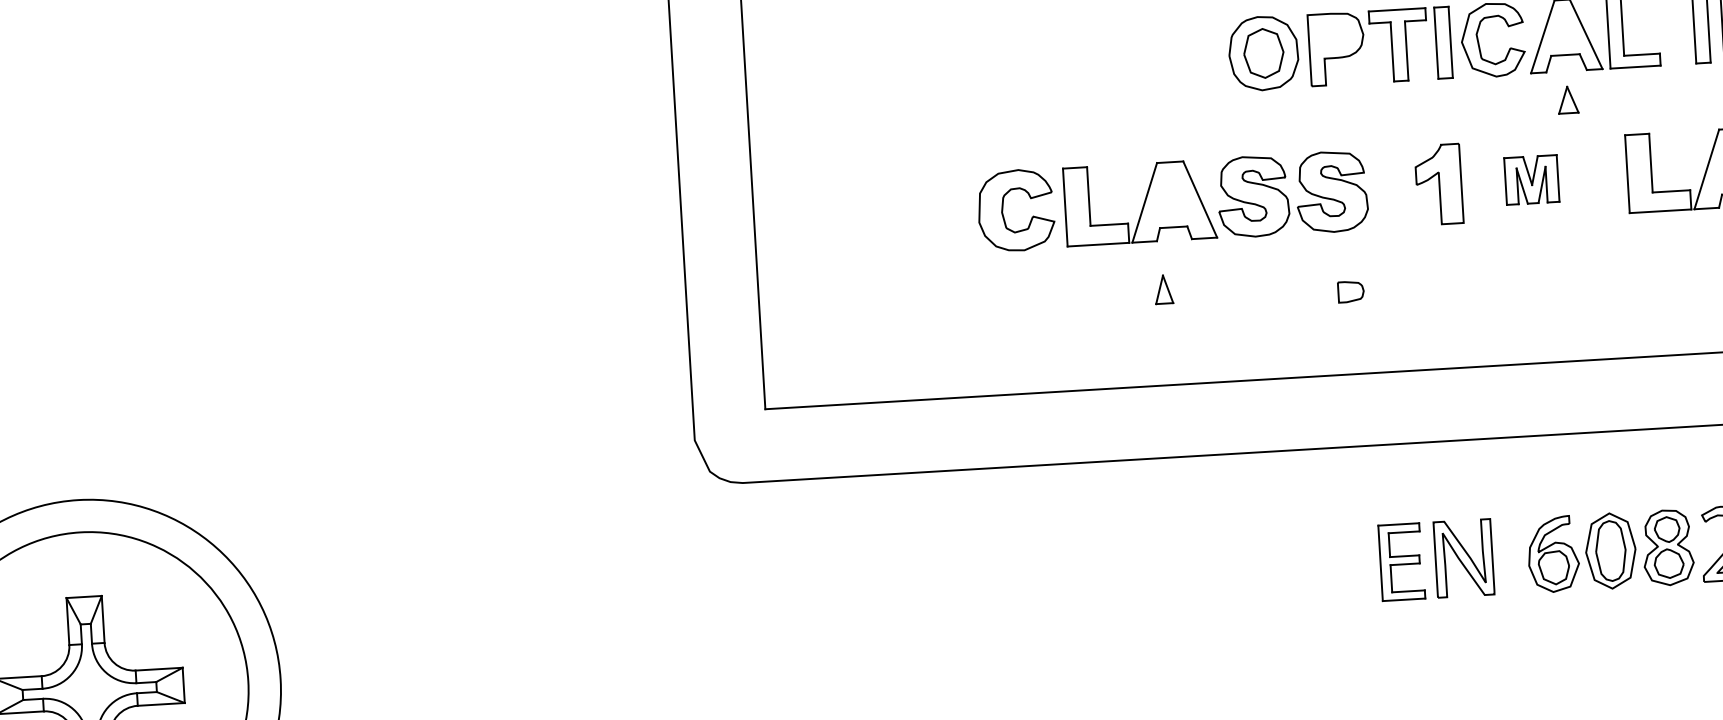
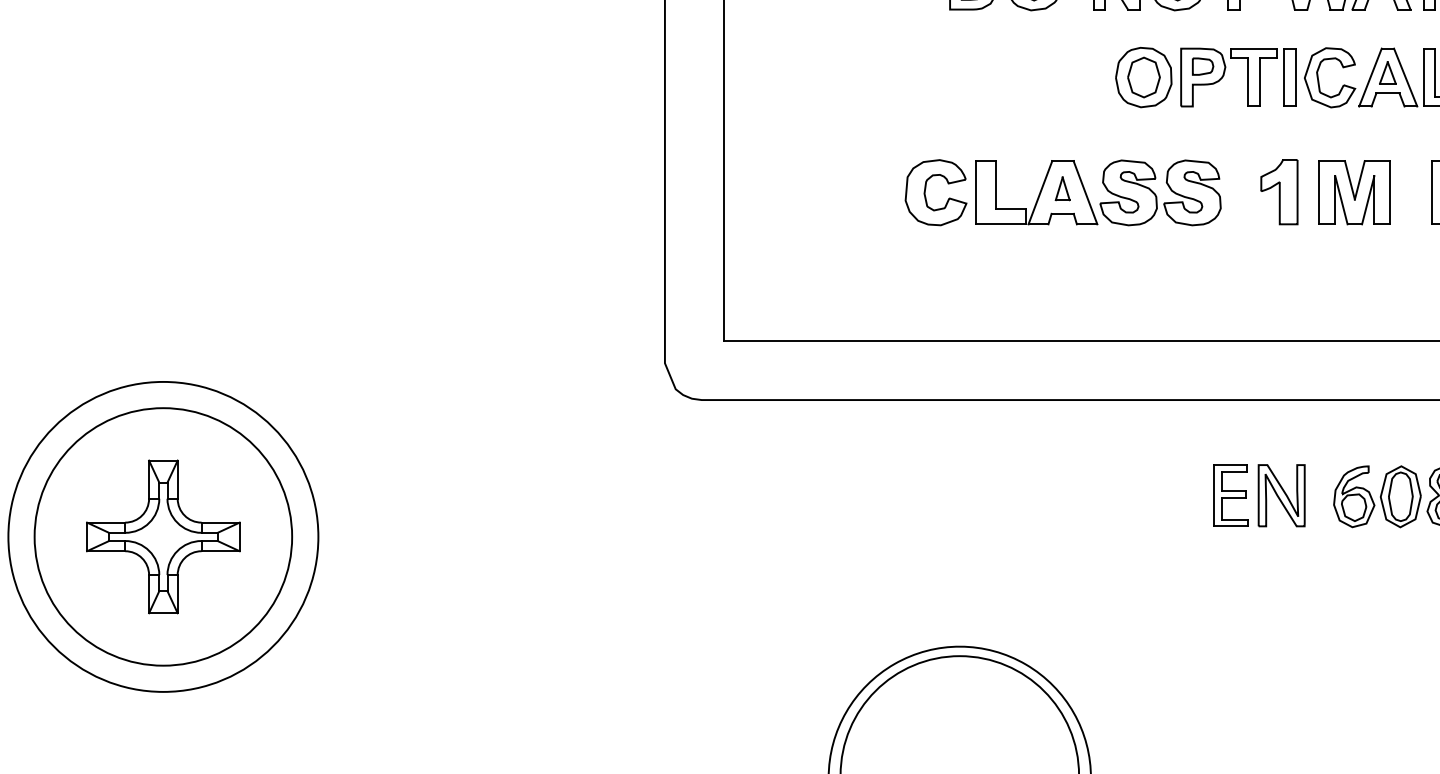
part: (1567, 99) -> (1387, 72), moved
part: (1531, 179) -> (1354, 192), size x1.67
part: (1163, 289) -> (1062, 188), moved
part: (1351, 291) -> (1203, 66), moved

